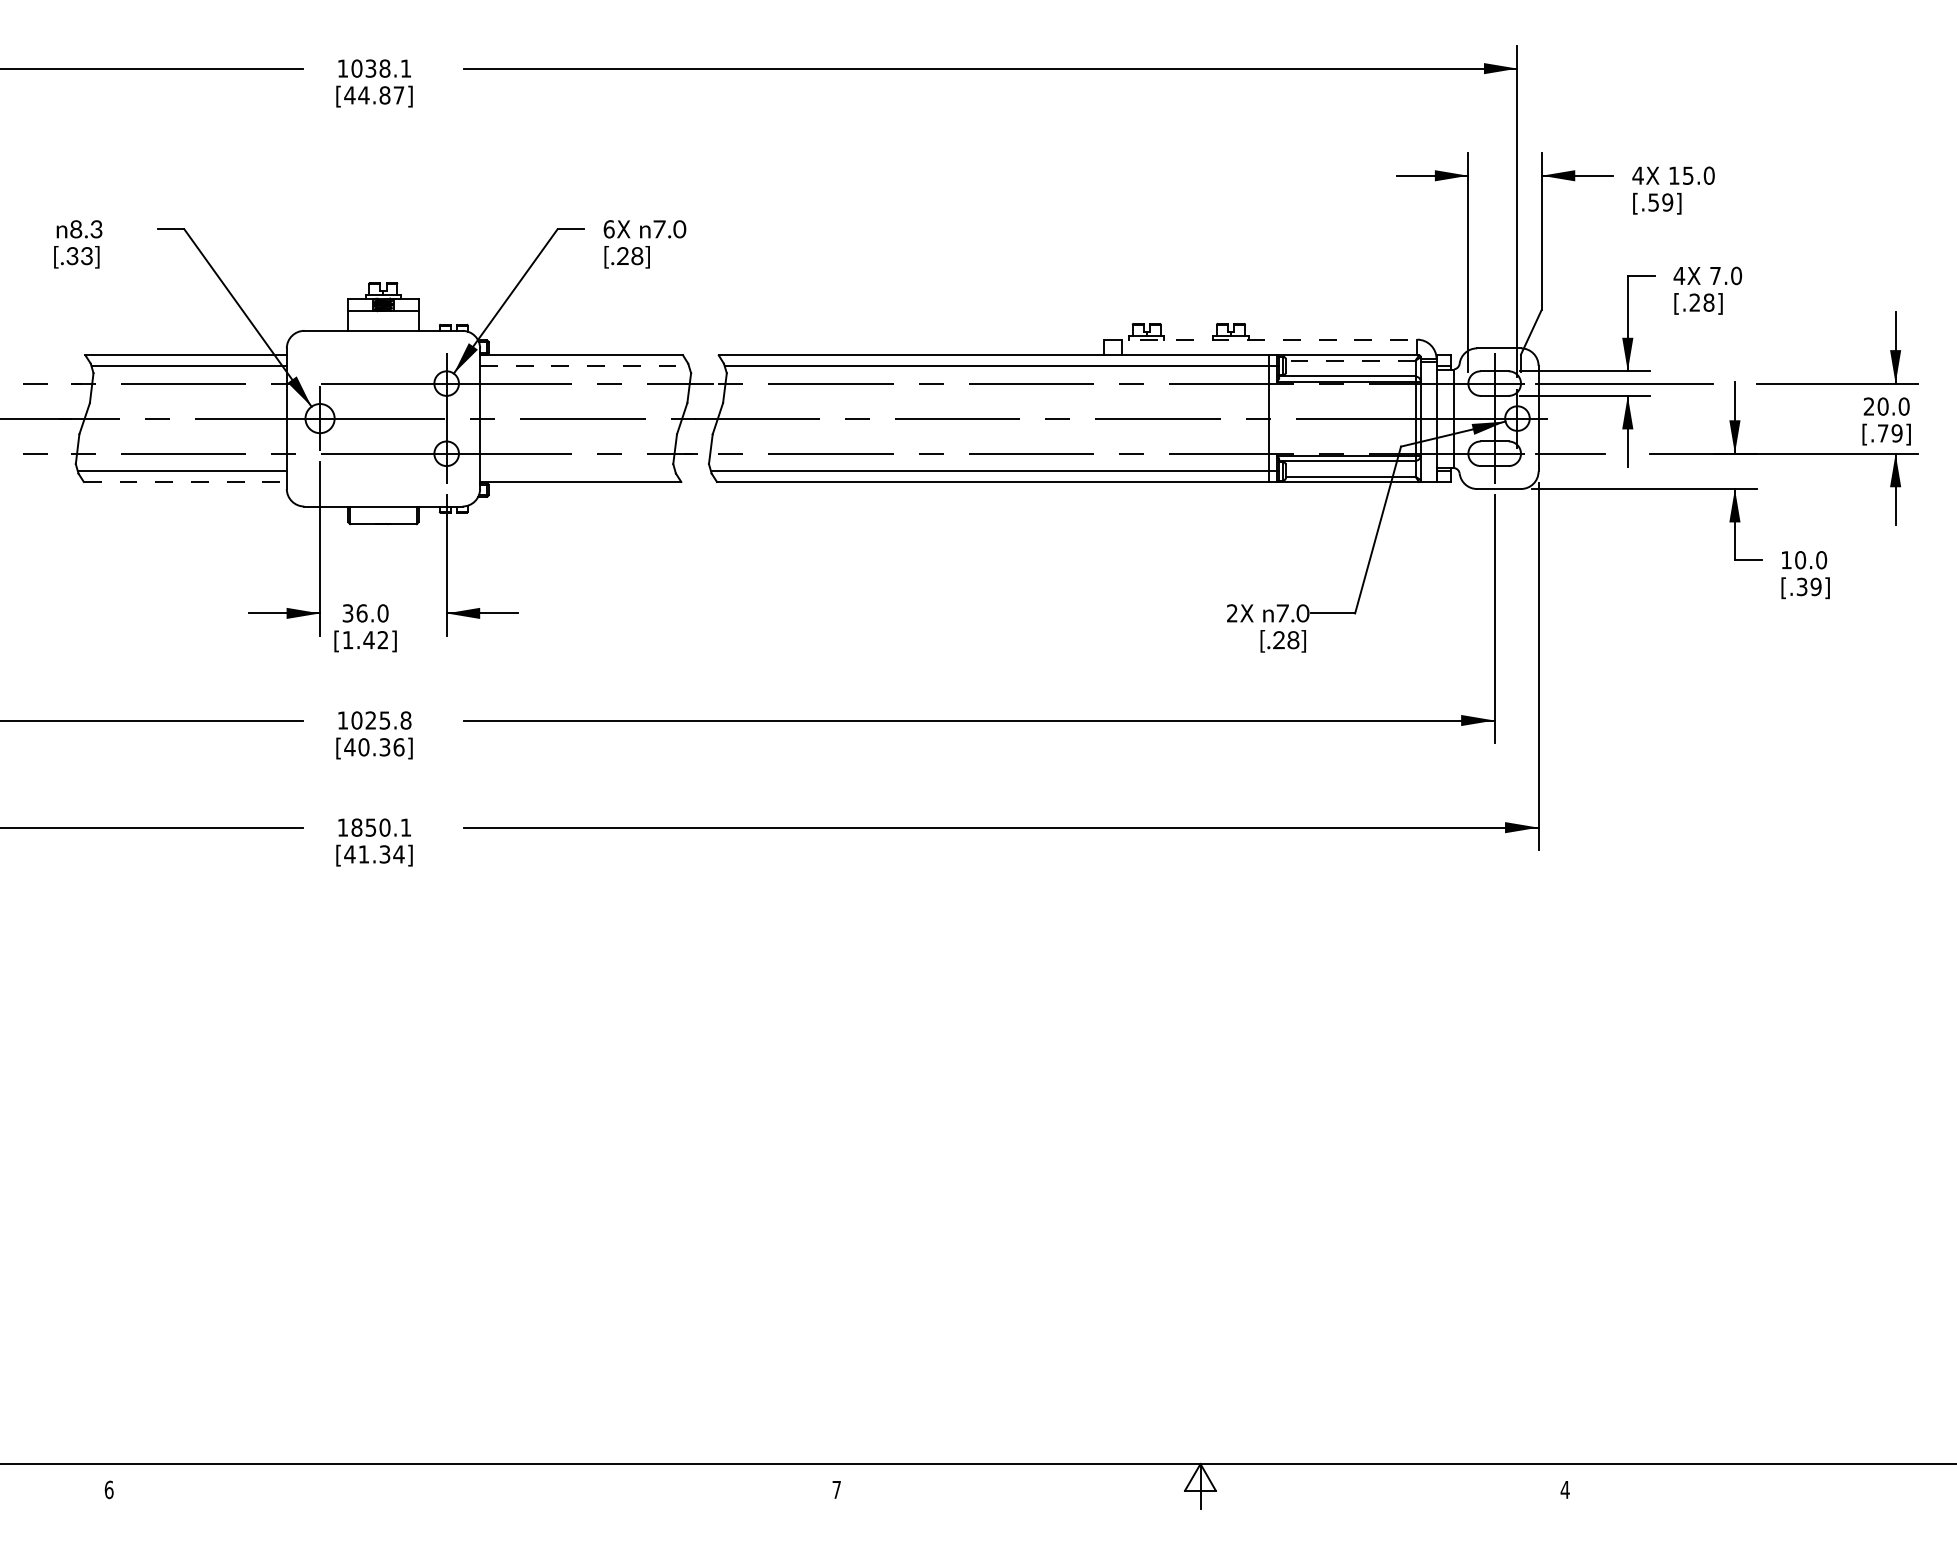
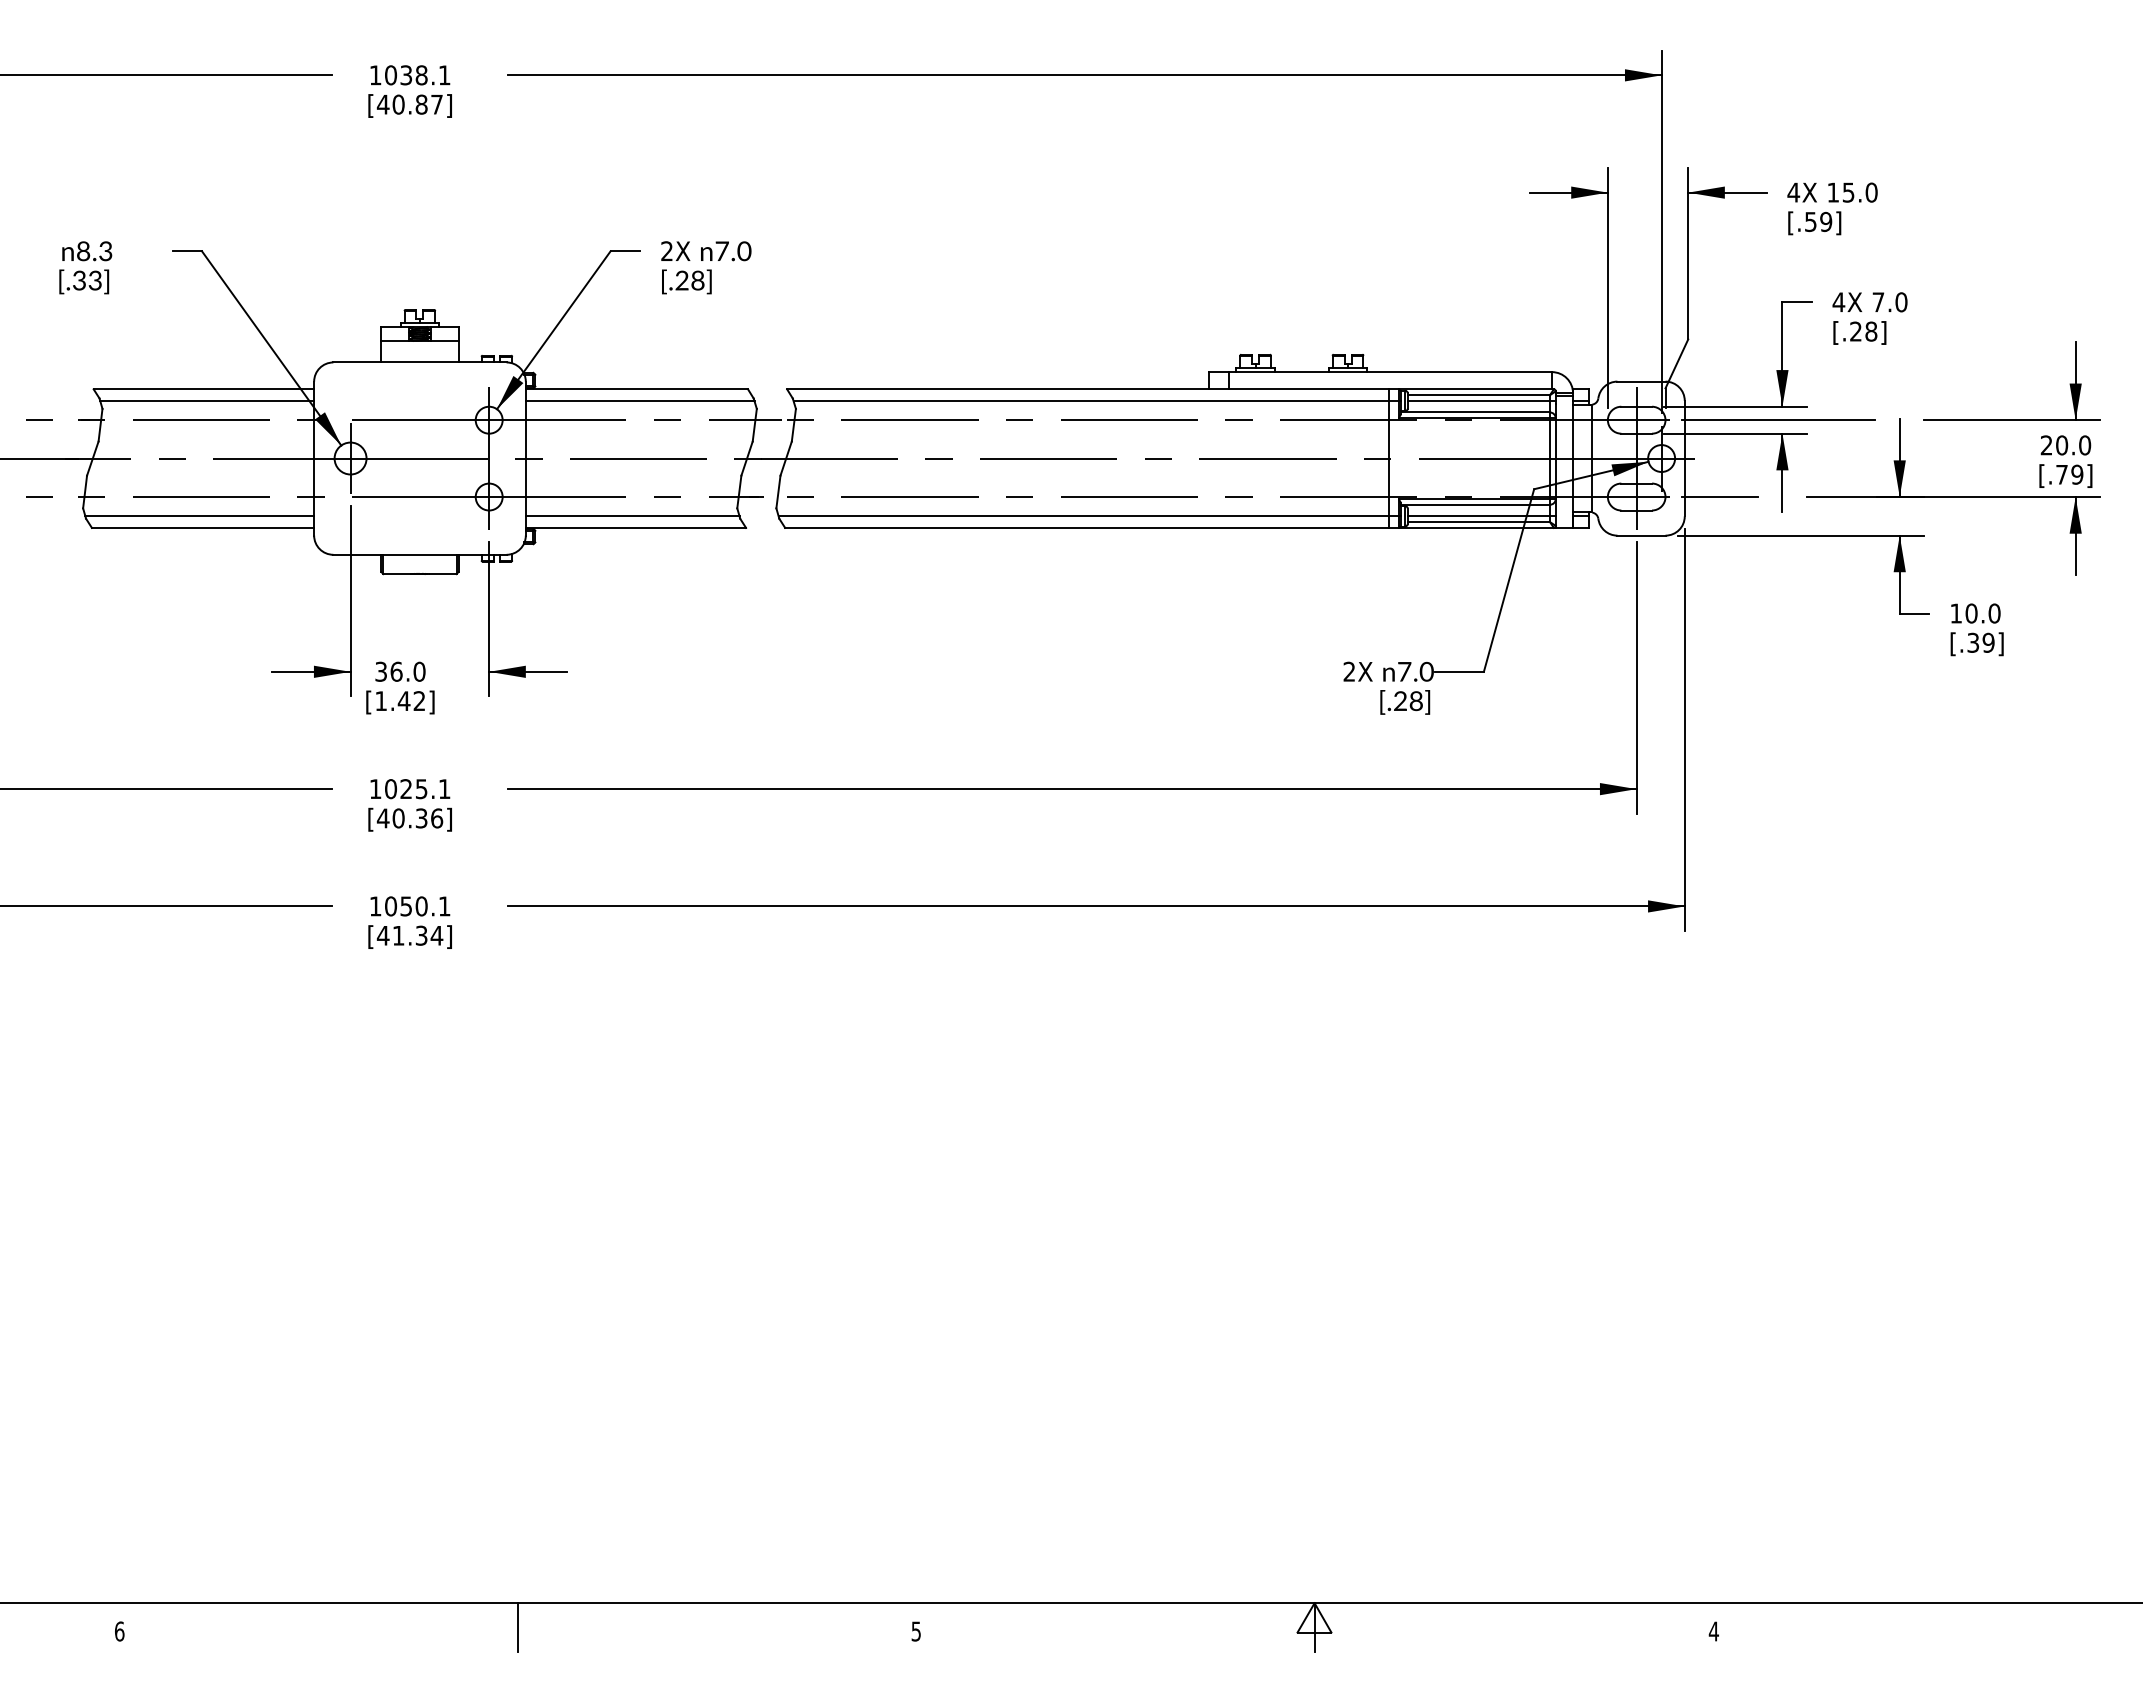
text: (363, 95) -> (398, 104), [44.87] -> [40.87]
text: (609, 229) -> (667, 251), 6X -> 2X
line: (1261, 340) -> (1381, 372), dashed -> solid
line: (1350, 361) -> (1478, 395), dashed -> solid
line: (584, 365) -> (640, 400), dashed -> solid
line: (1352, 365) -> (1481, 400), added
line: (577, 471) -> (632, 516), added
line: (1352, 471) -> (1481, 516), added
line: (185, 481) -> (203, 527), dashed -> solid
text: (405, 720) -> (444, 789), 1025.8 -> 1025.1
text: (357, 827) -> (391, 906), 1850.1 -> 1050.1
line: (472, 1486) -> (517, 1627), added
text: (836, 1489) -> (915, 1631), 7 -> 5

